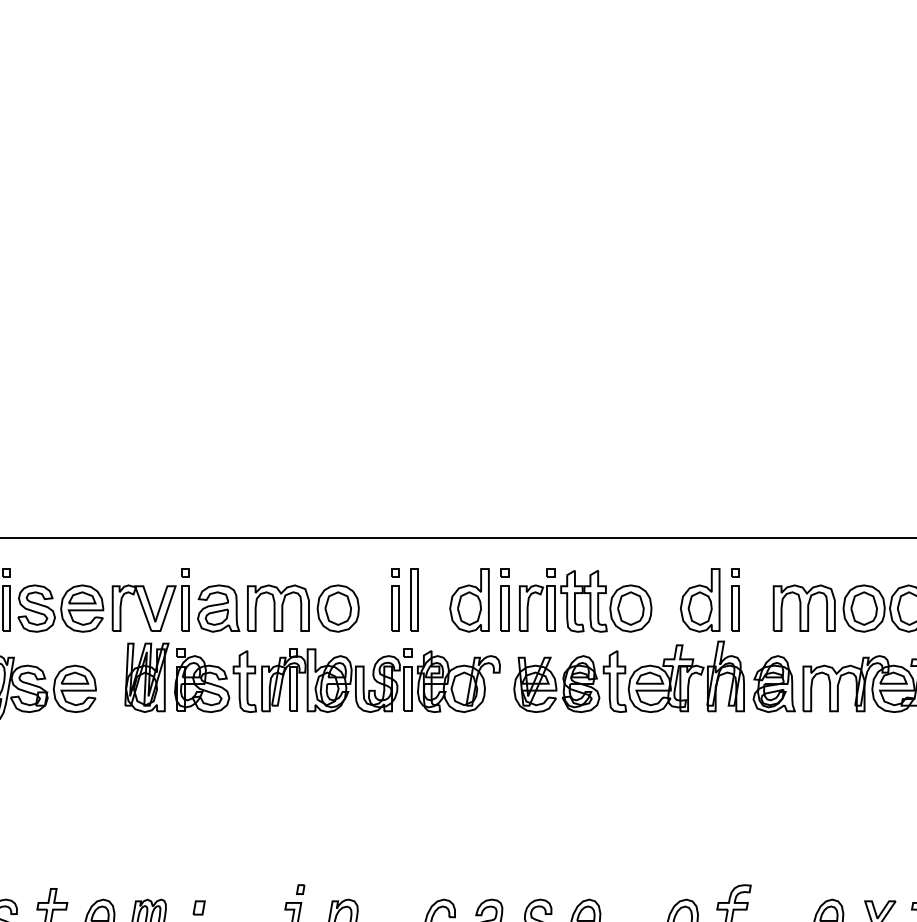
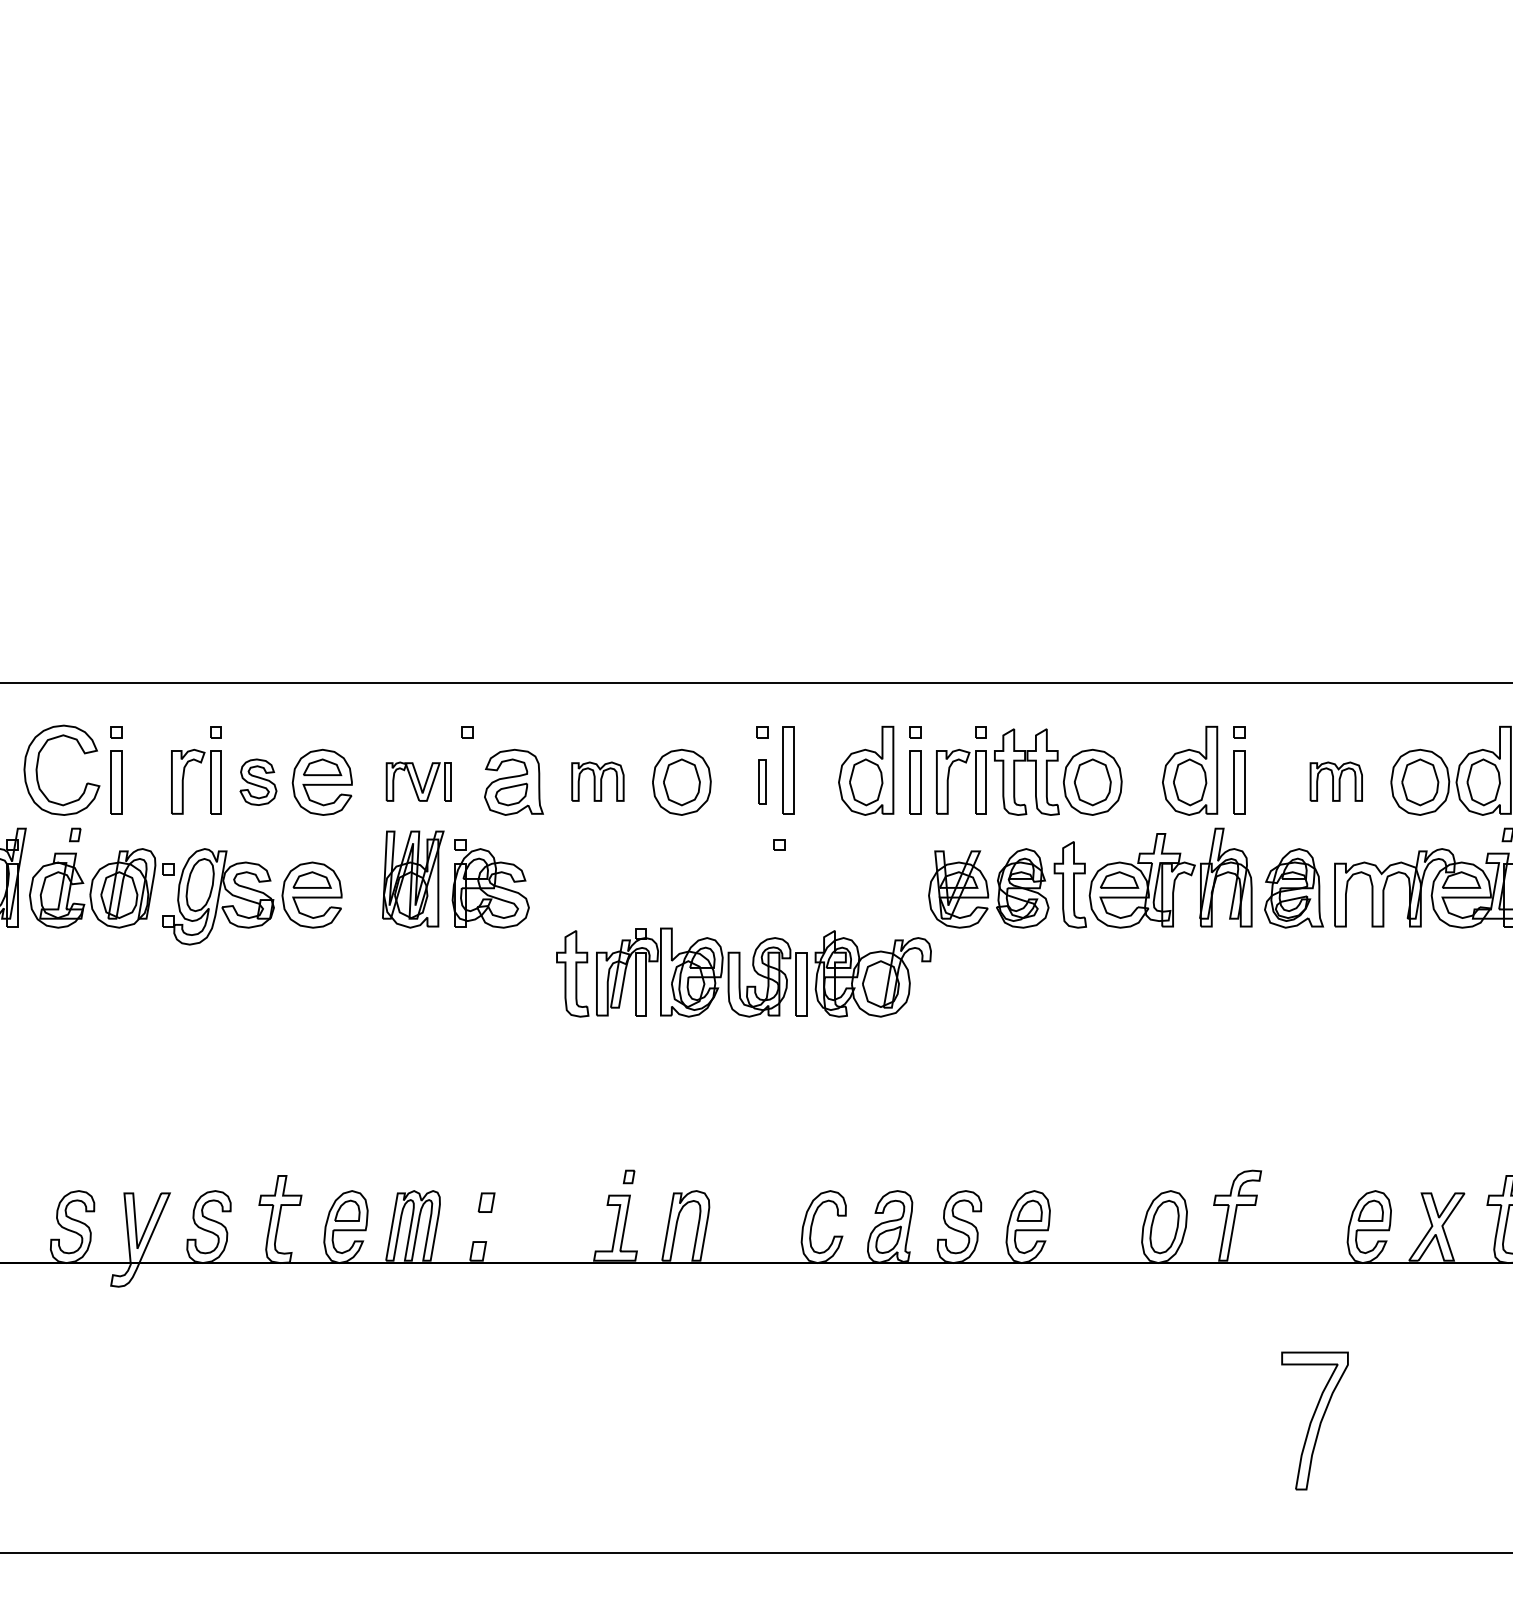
part: (36, 607) -> (258, 781), size x0.7
part: (150, 607) -> (418, 781), size x0.6
part: (278, 607) -> (597, 781), size x0.6
part: (804, 607) -> (1336, 781), size x0.6
part: (395, 608) -> (762, 782), size x0.7
part: (366, 680) -> (743, 972), moved

